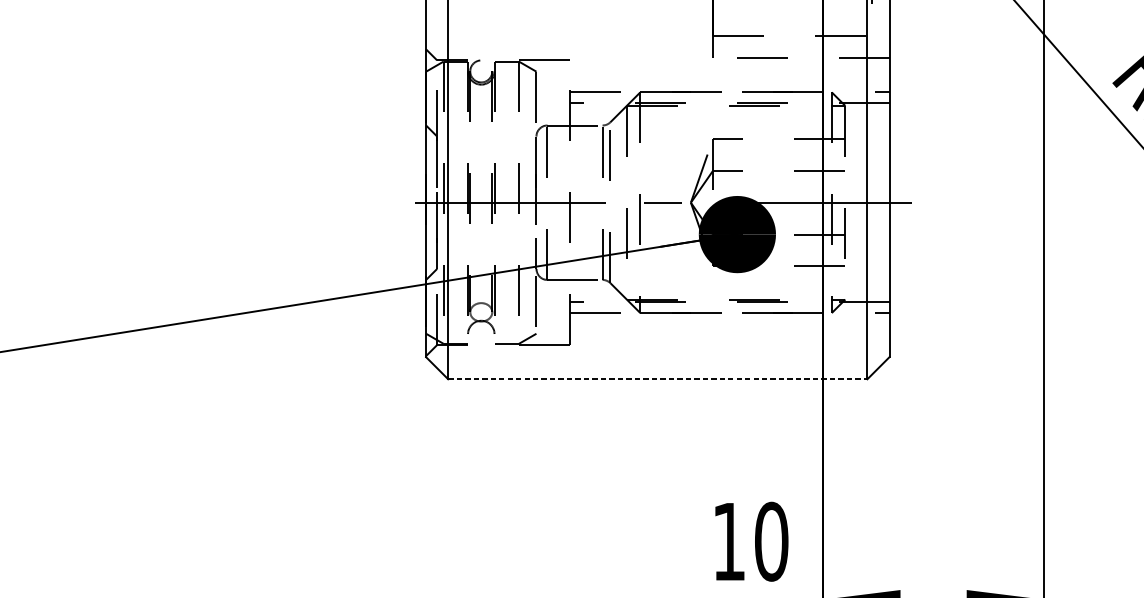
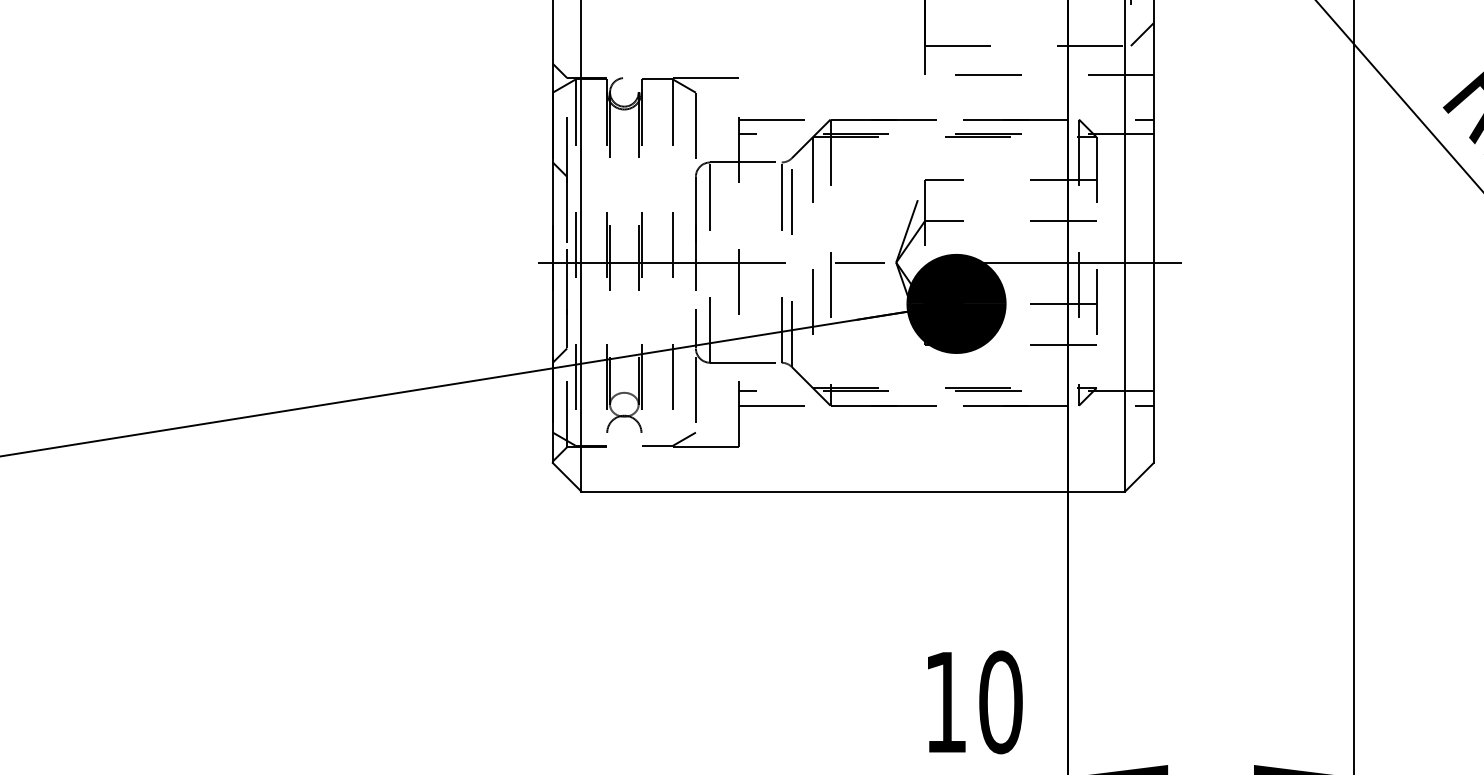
line: (880, 26) -> (1141, 34), added
line: (657, 379) -> (853, 491), dashed -> solid

